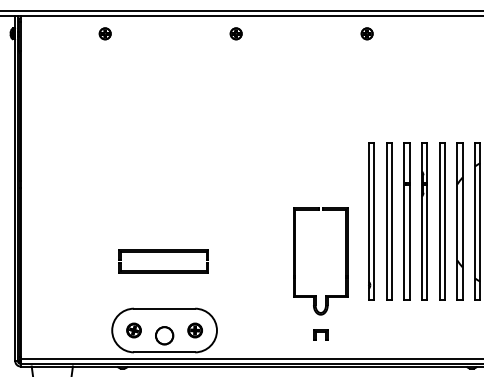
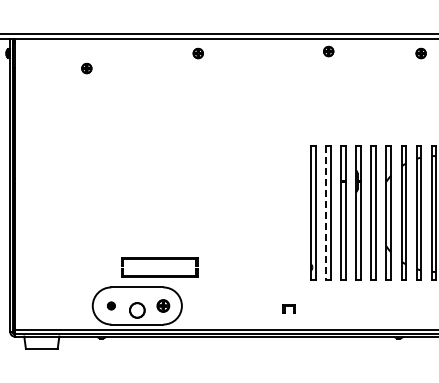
part: (104, 33) -> (86, 68), moved
part: (366, 33) -> (328, 51), moved
line: (386, 221) -> (326, 213), solid -> dashed
part: (163, 252) -> (159, 259), moved
part: (296, 261) -> (249, 247), removed
part: (134, 329) -> (111, 305), size x0.6
part: (319, 334) -> (288, 308), moved

